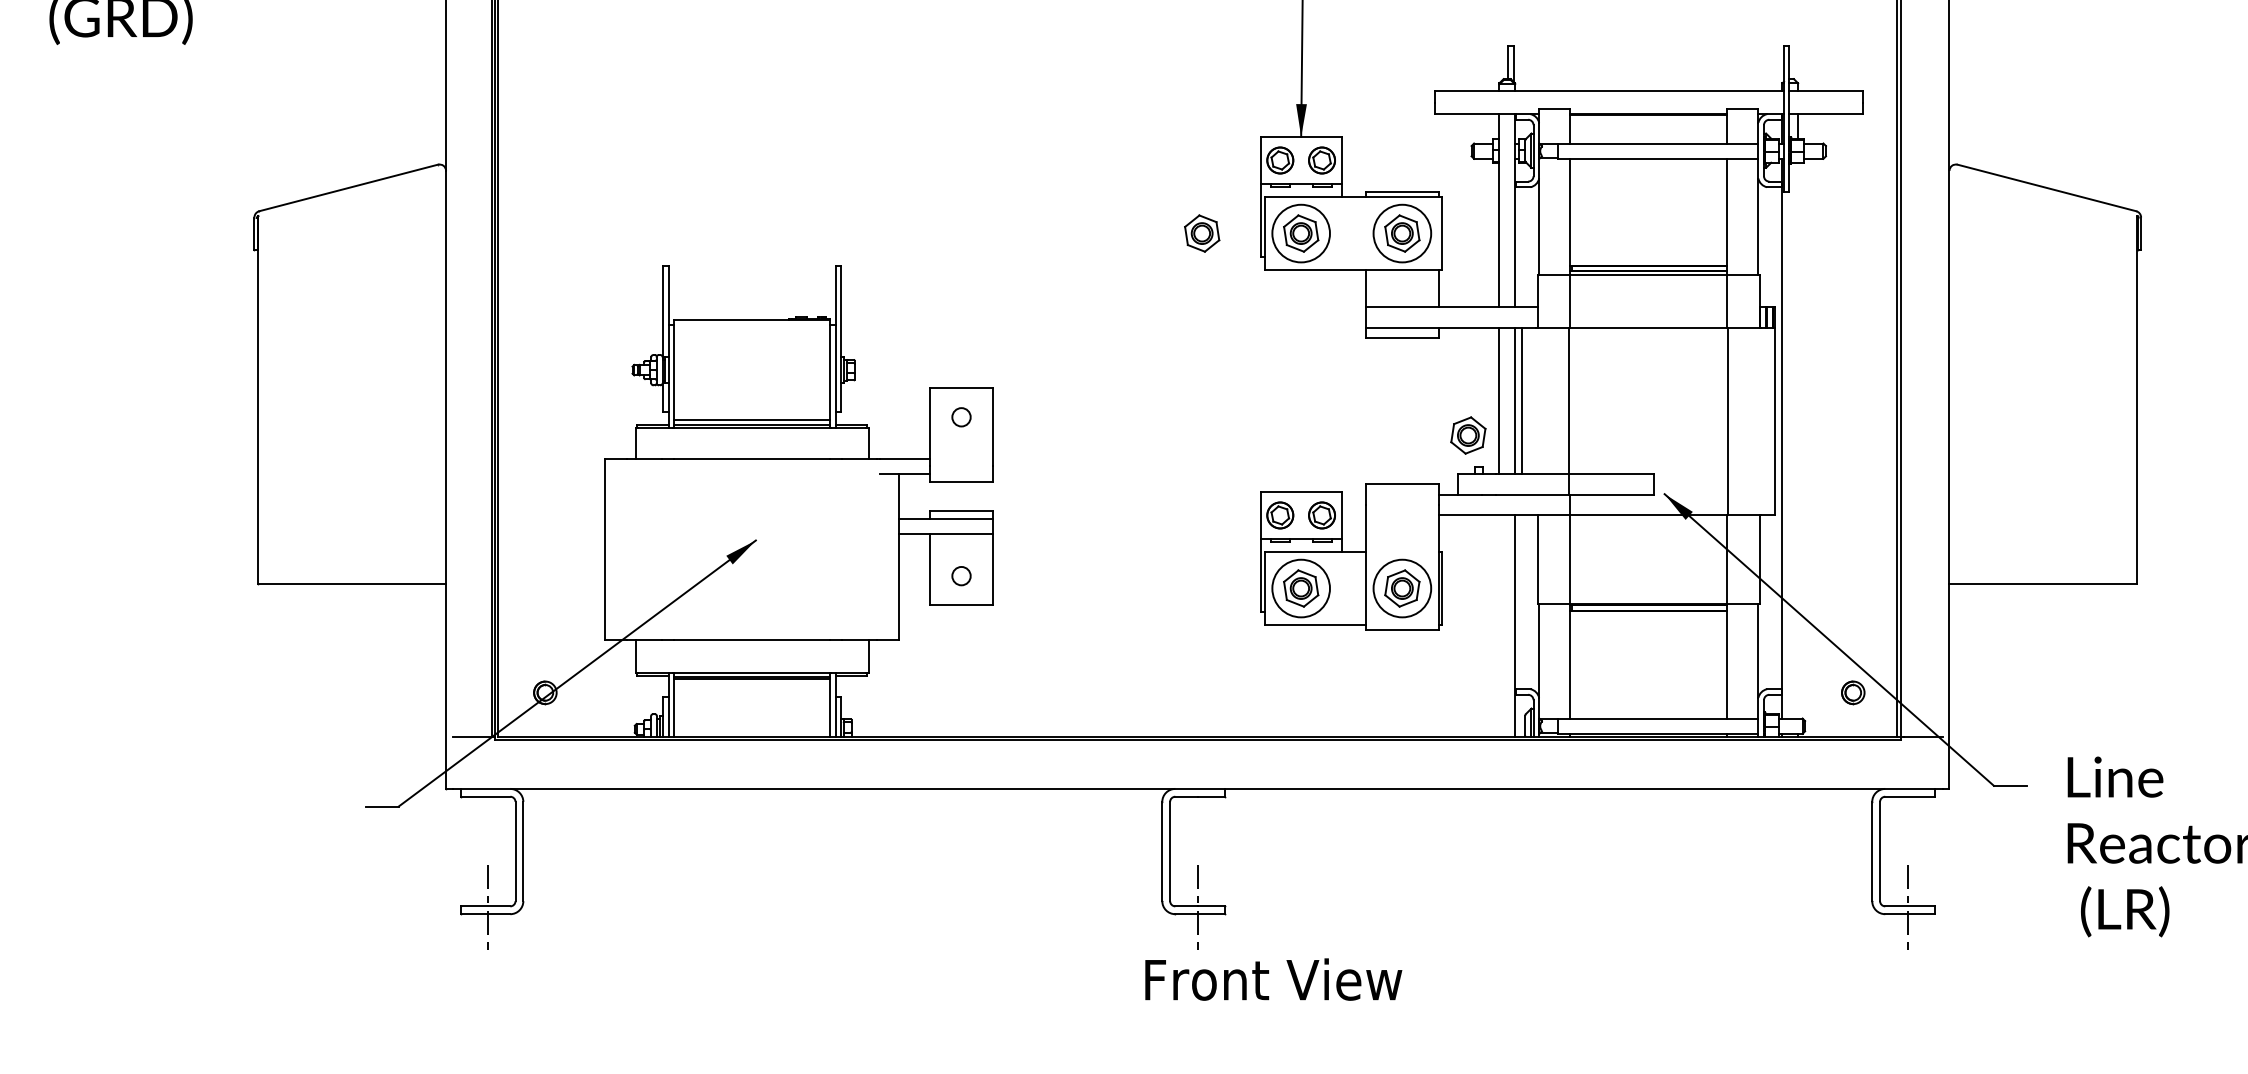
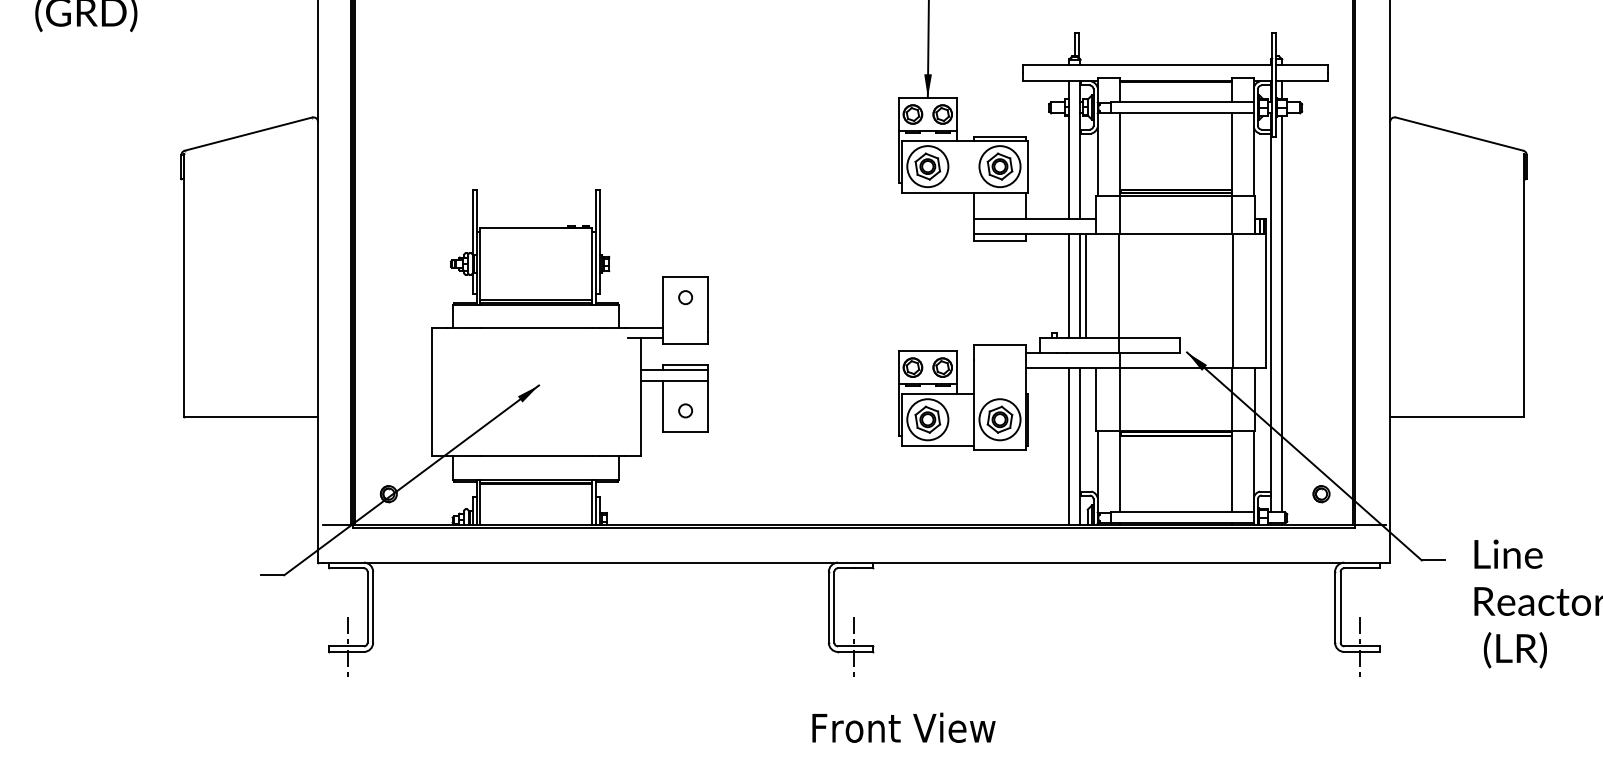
part: (1202, 233) -> (857, 166), removed
part: (1468, 435) -> (1047, 310), removed
line: (1798, 440) -> (1282, 314), added
line: (1499, 625) -> (1069, 446), added
text: (1273, 979) -> (903, 727), moved

